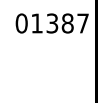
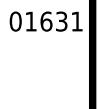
text: (67, 23) -> (61, 21), 01387 -> 01631

